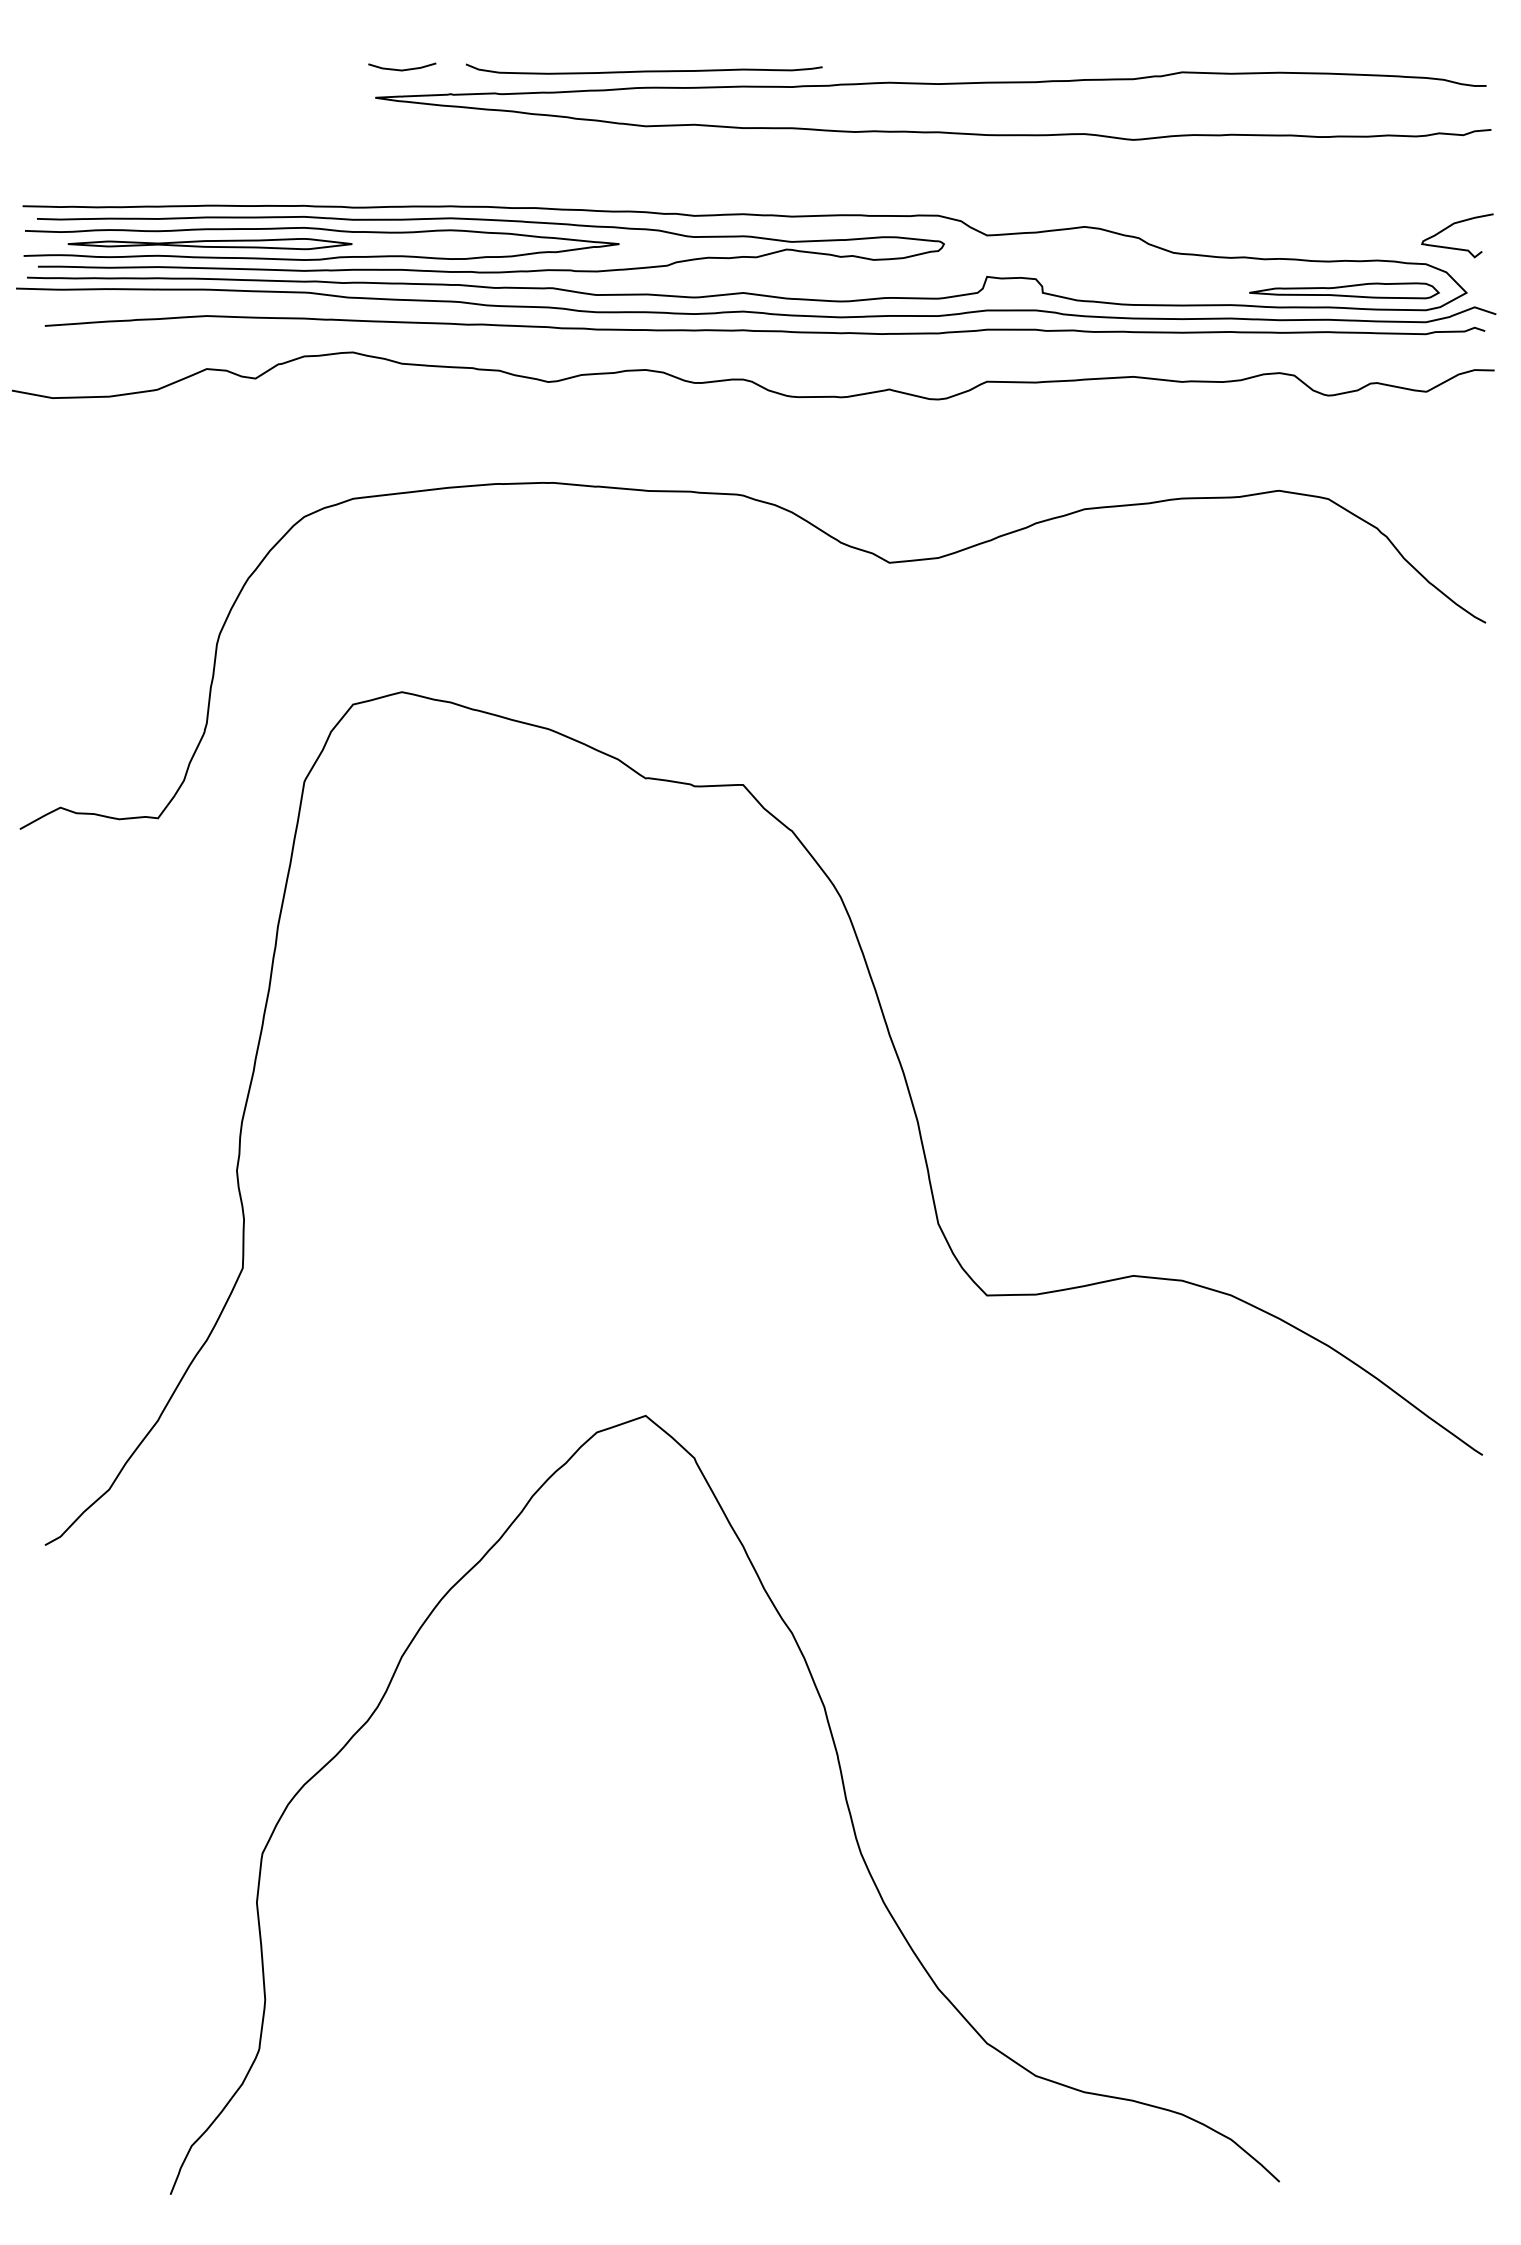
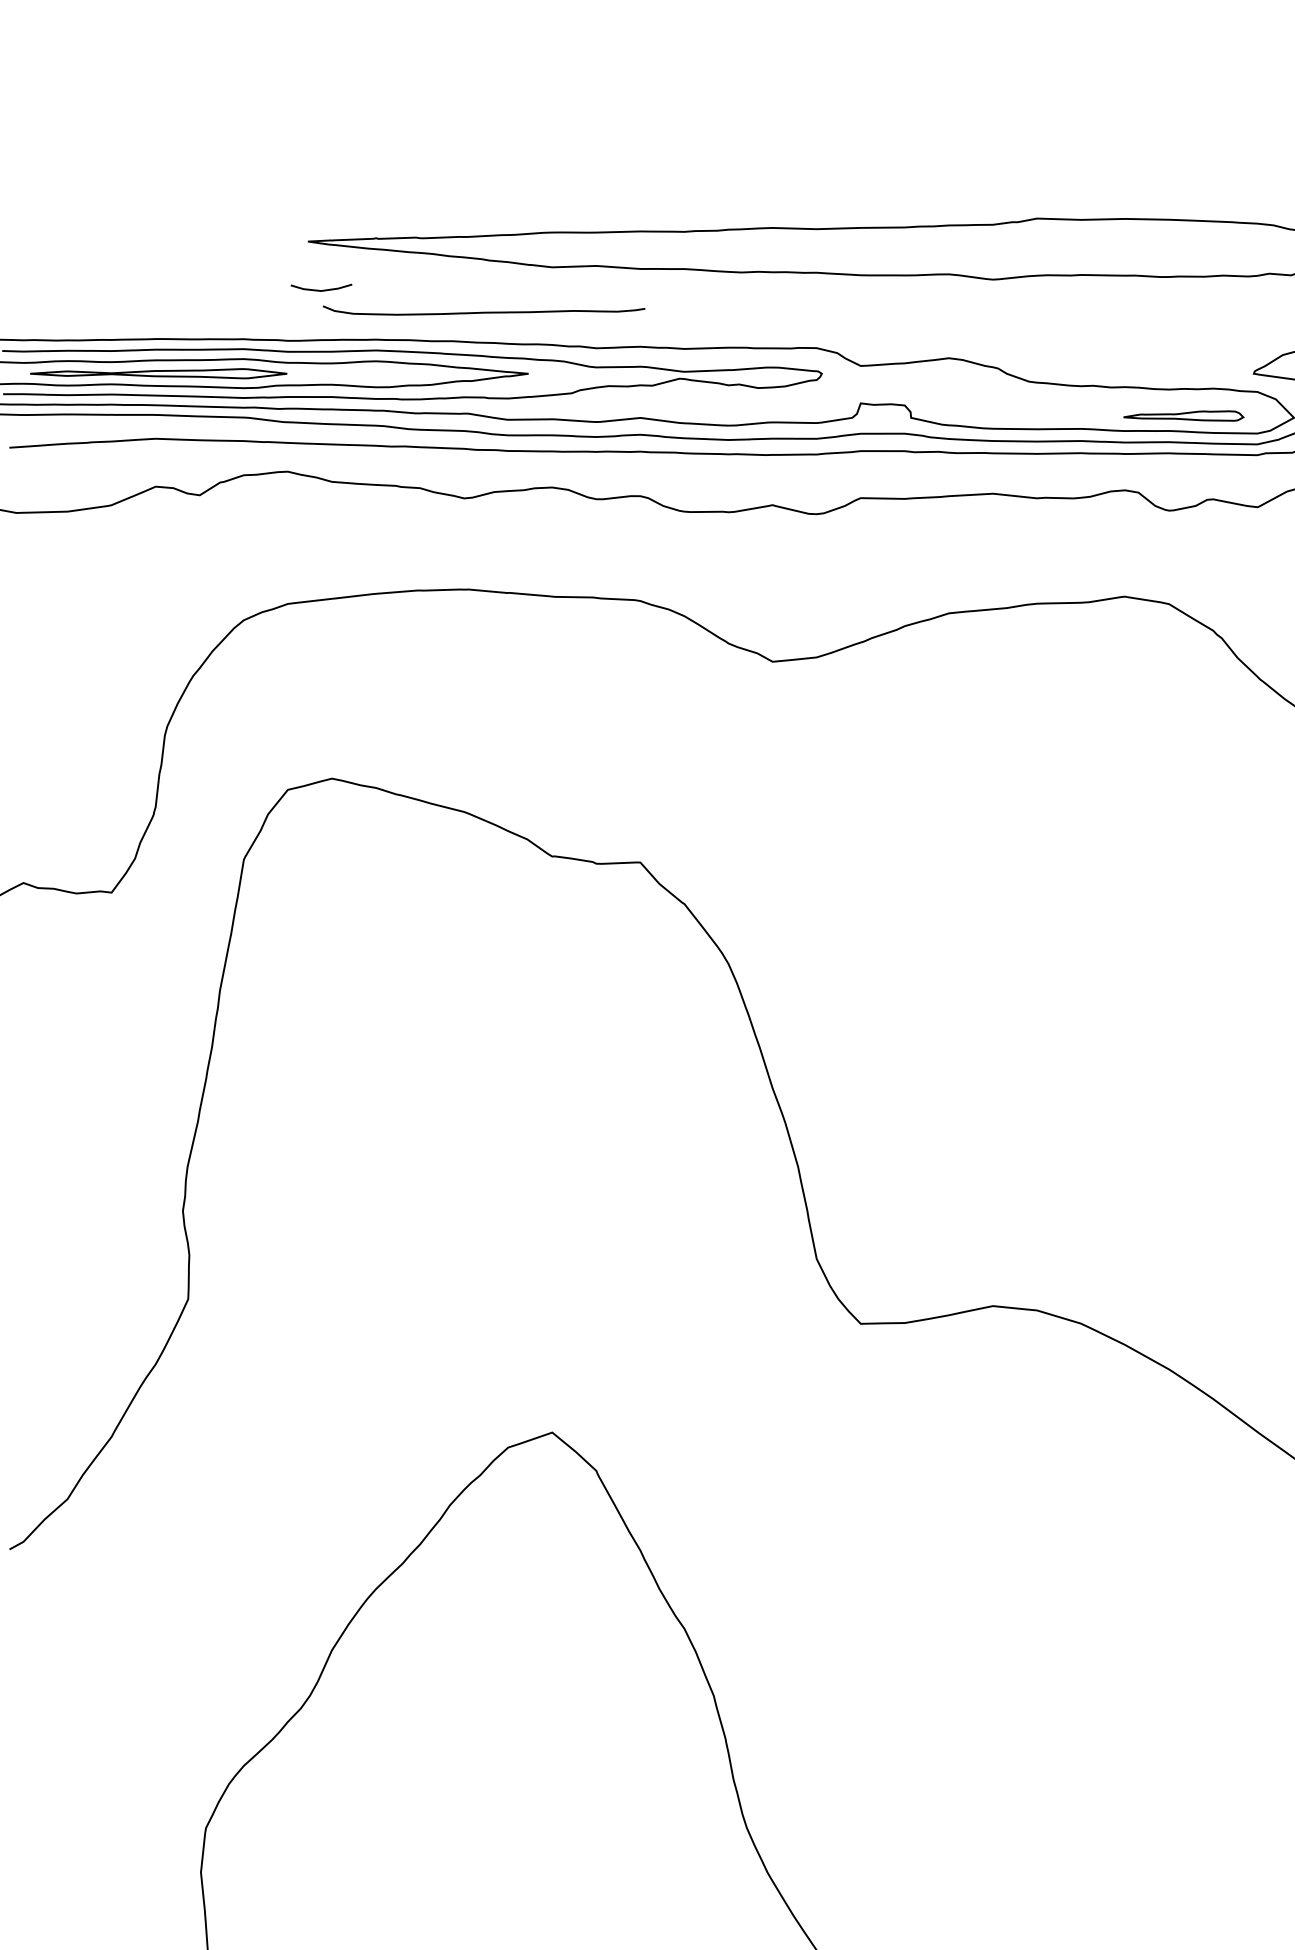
line: (402, 69) -> (321, 290), moved
curve: (644, 70) -> (484, 311), moved
part: (1344, 290) -> (1183, 415), size x0.7

